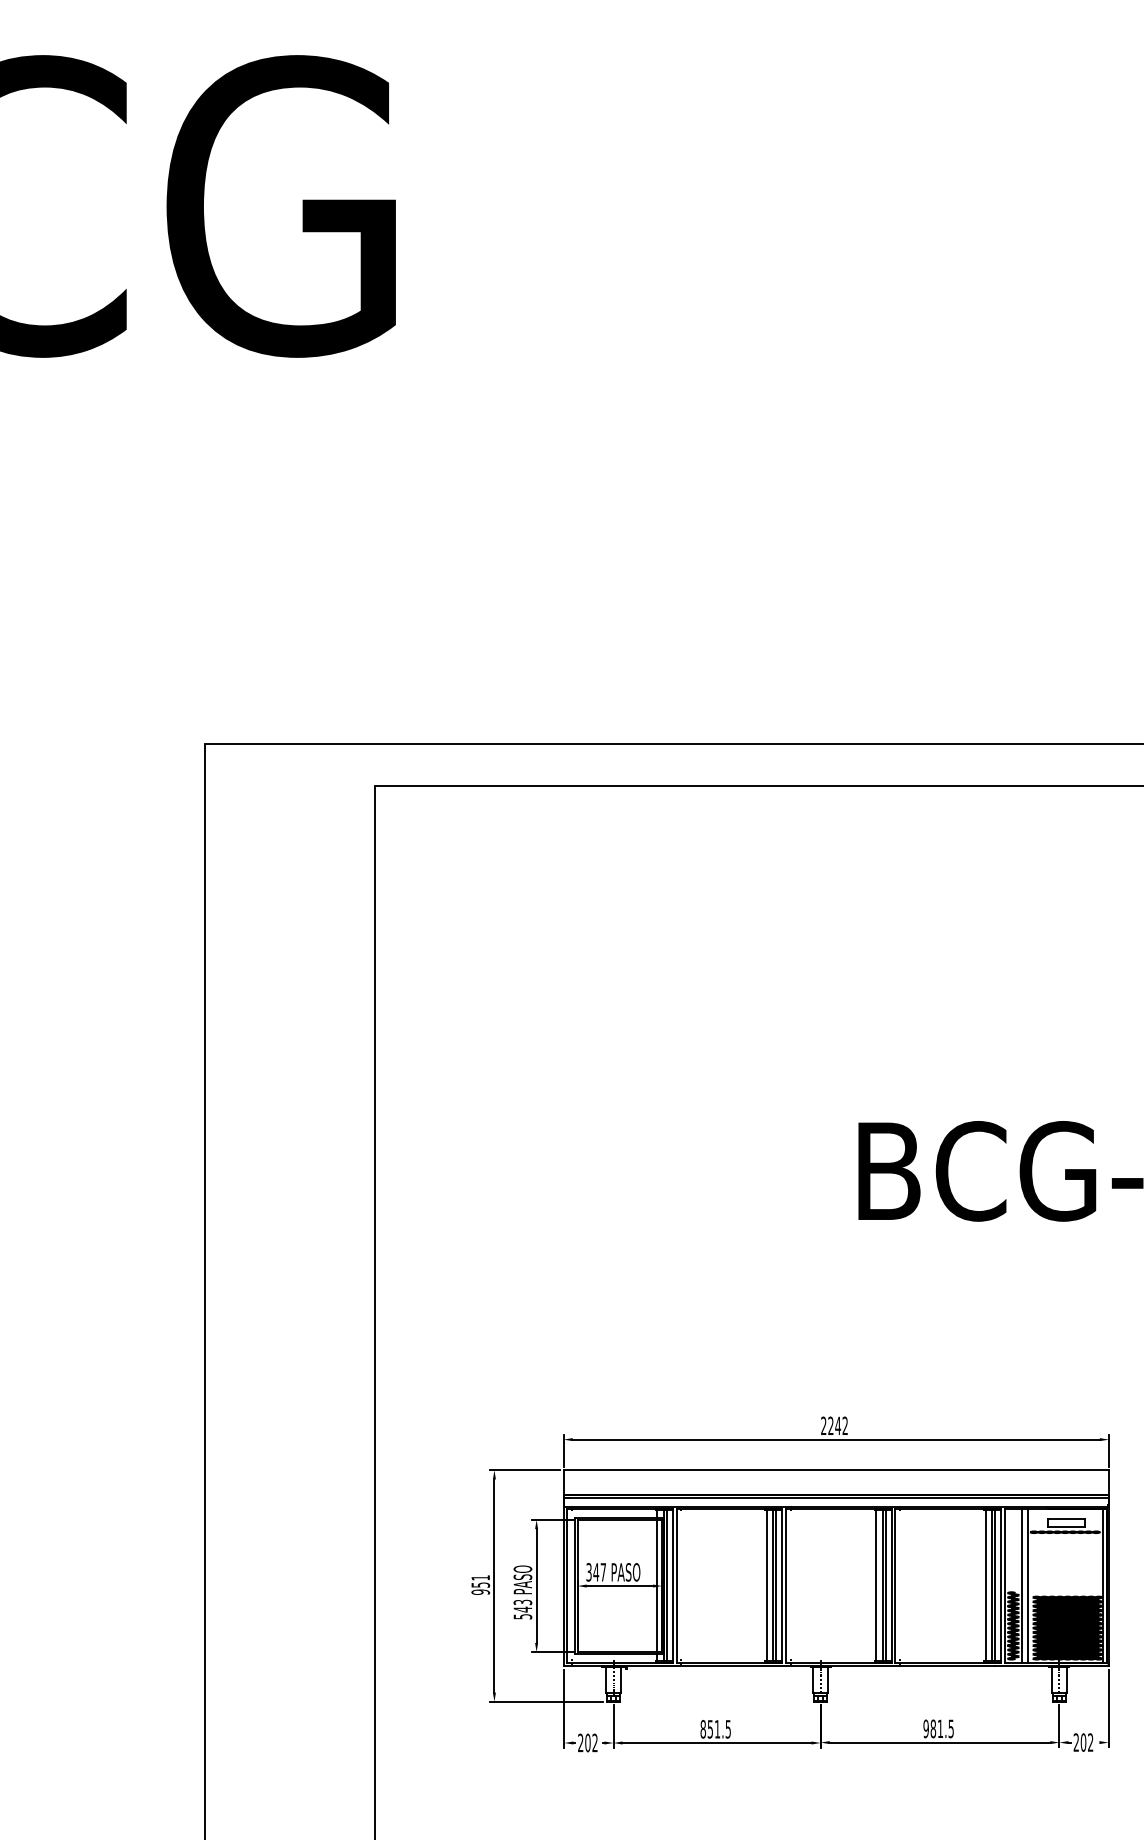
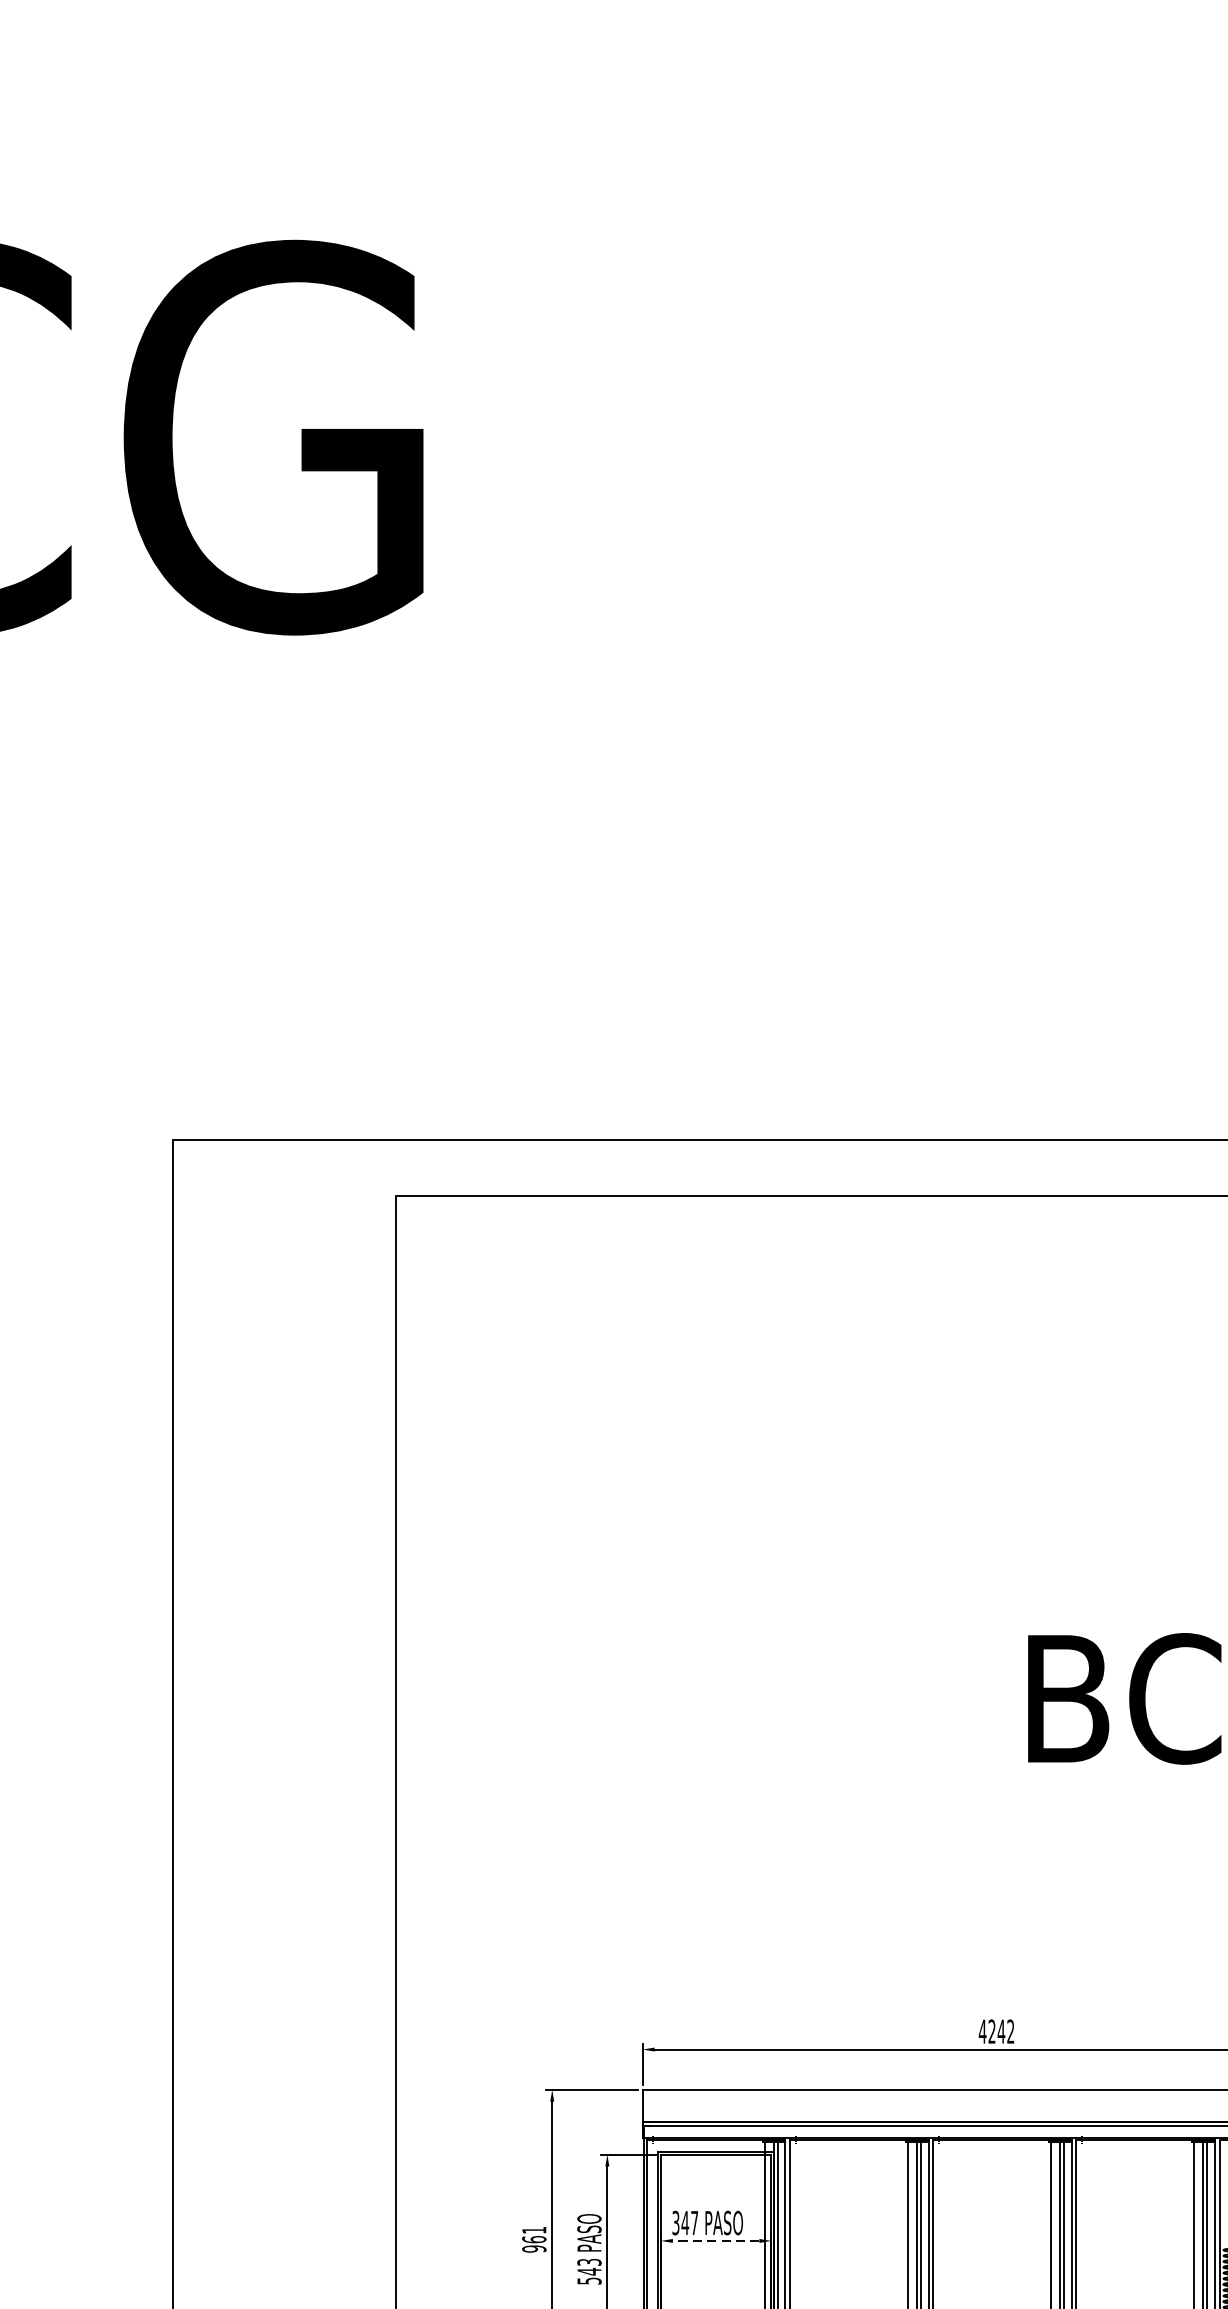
text: (823, 1425) -> (982, 2031), 2242 -> 4242
text: (480, 1584) -> (534, 2238), 951 -> 961
line: (619, 1586) -> (715, 2241), solid -> dashed

